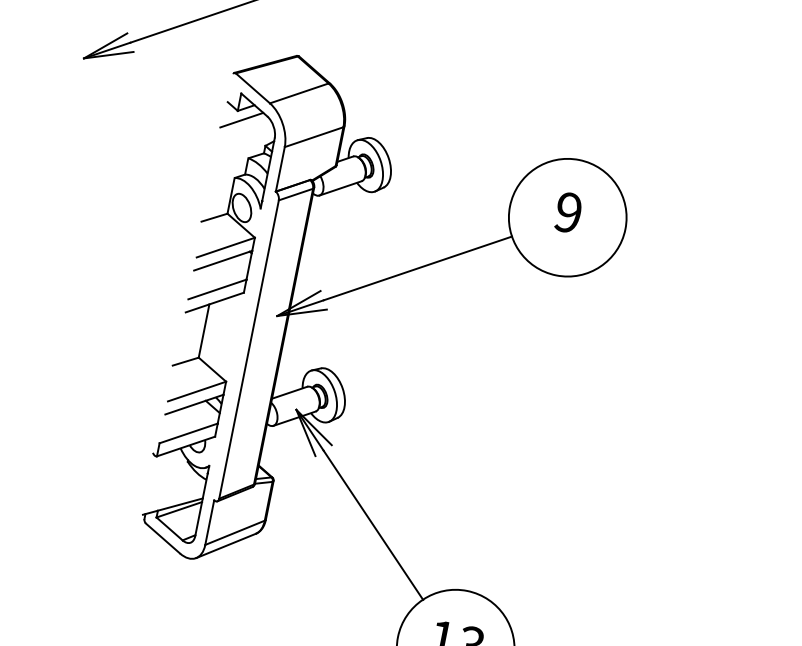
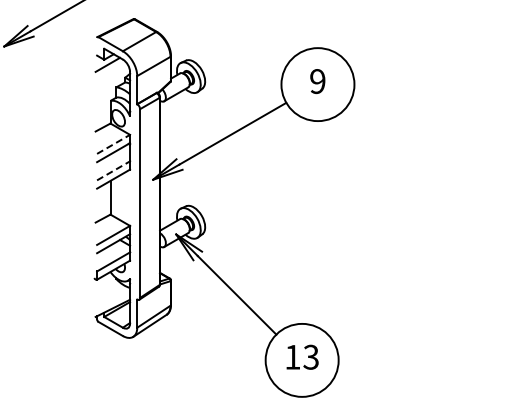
line: (227, 248) -> (114, 144), solid -> dashed
line: (219, 289) -> (114, 170), solid -> dashed

